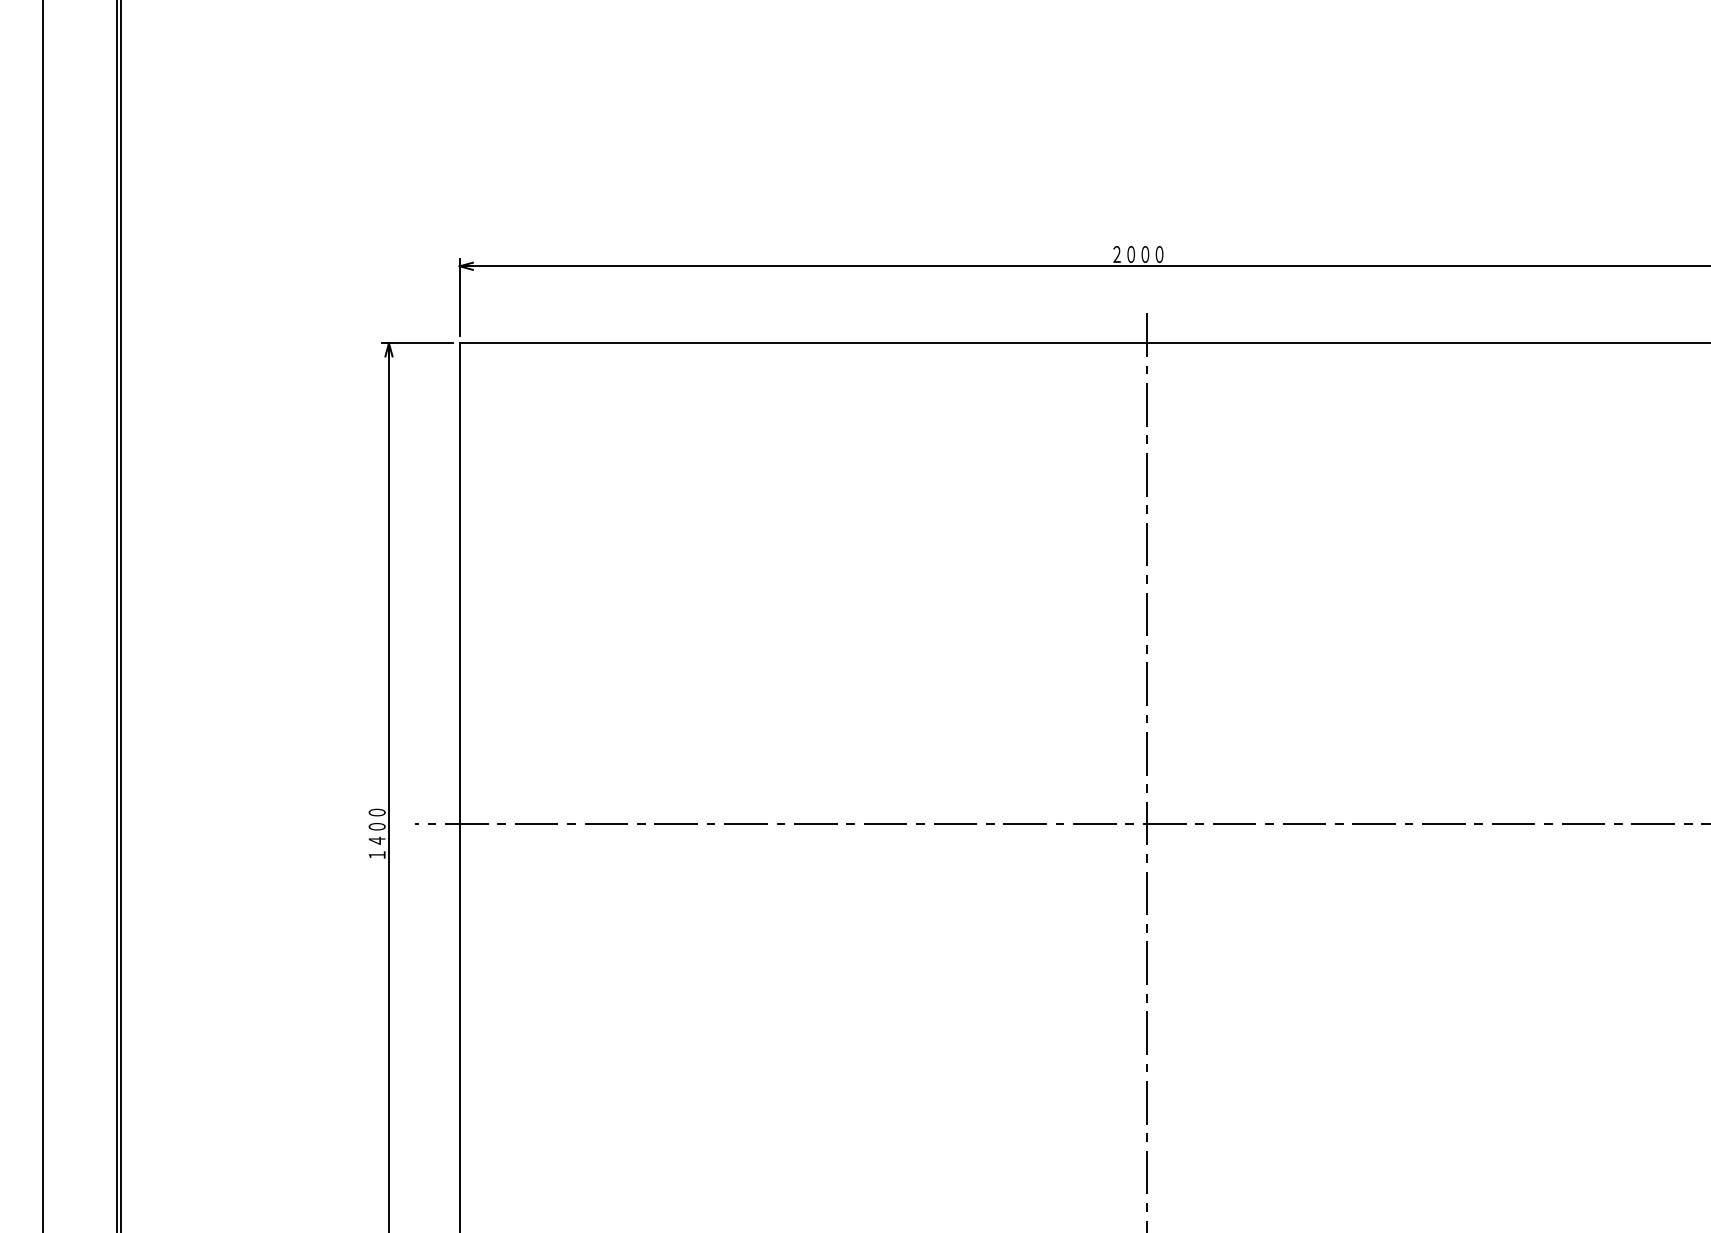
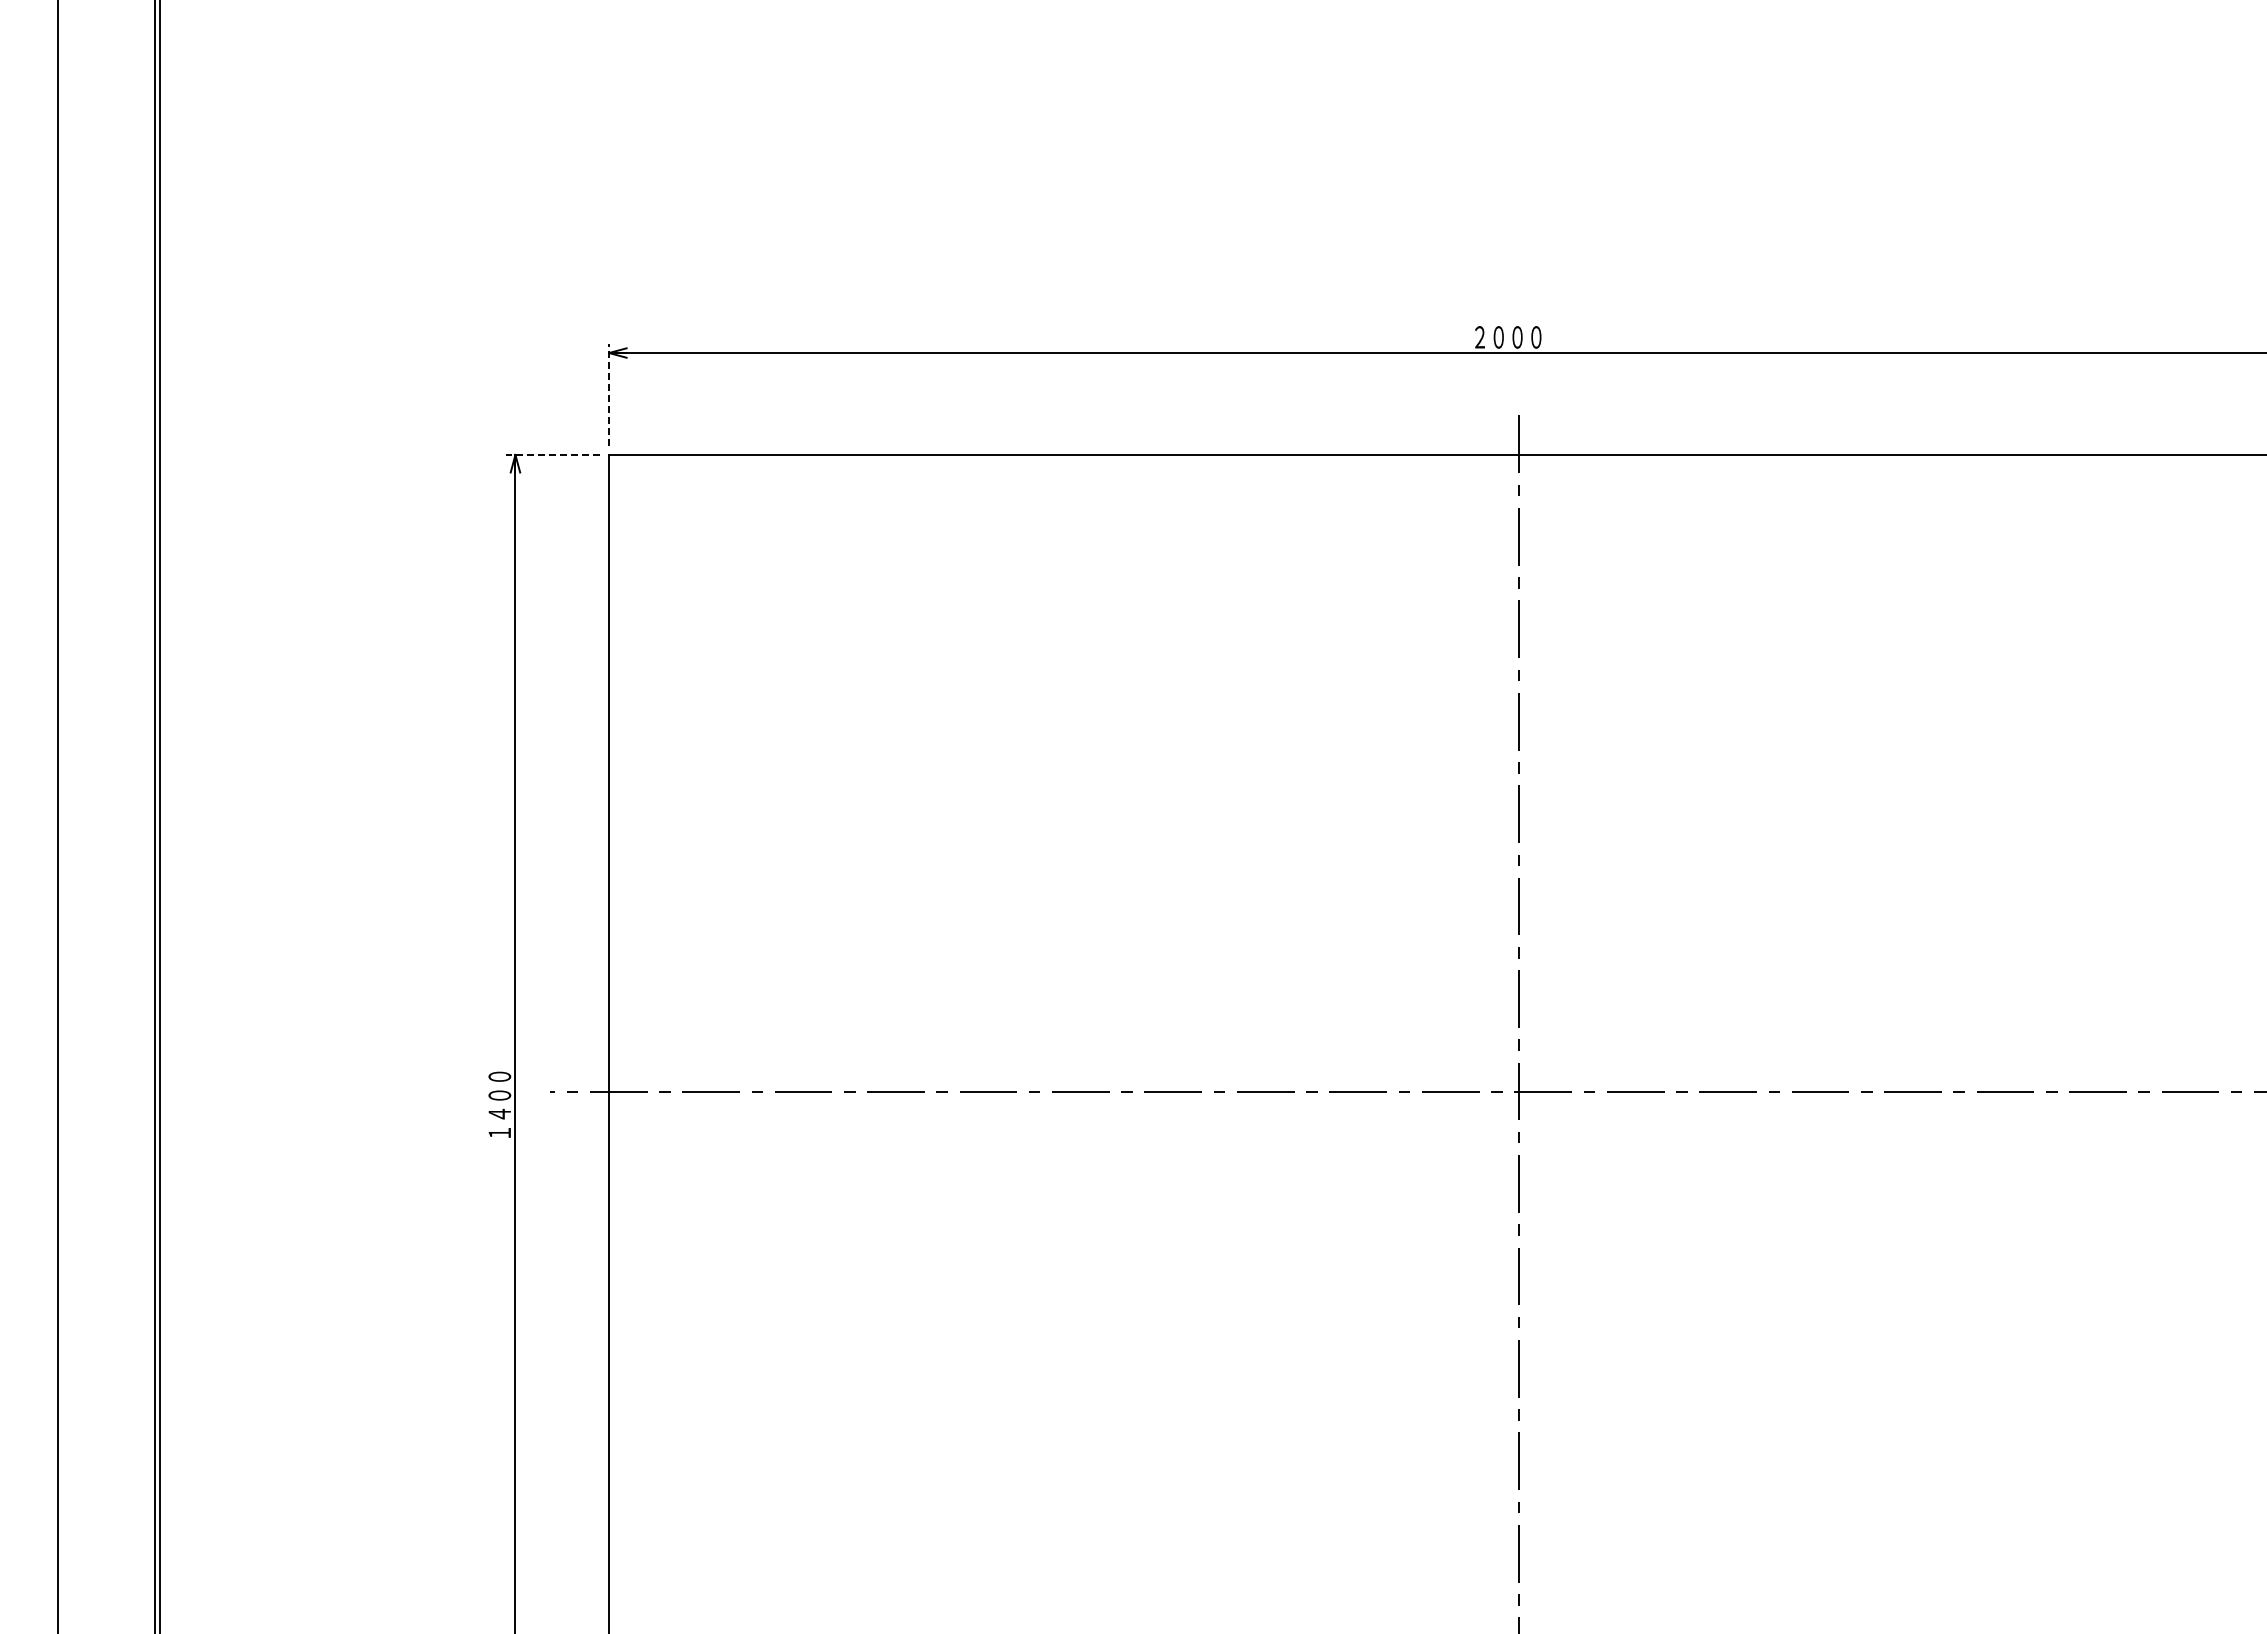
line: (459, 297) -> (609, 394), solid -> dashed
line: (417, 342) -> (553, 454), solid -> dashed

